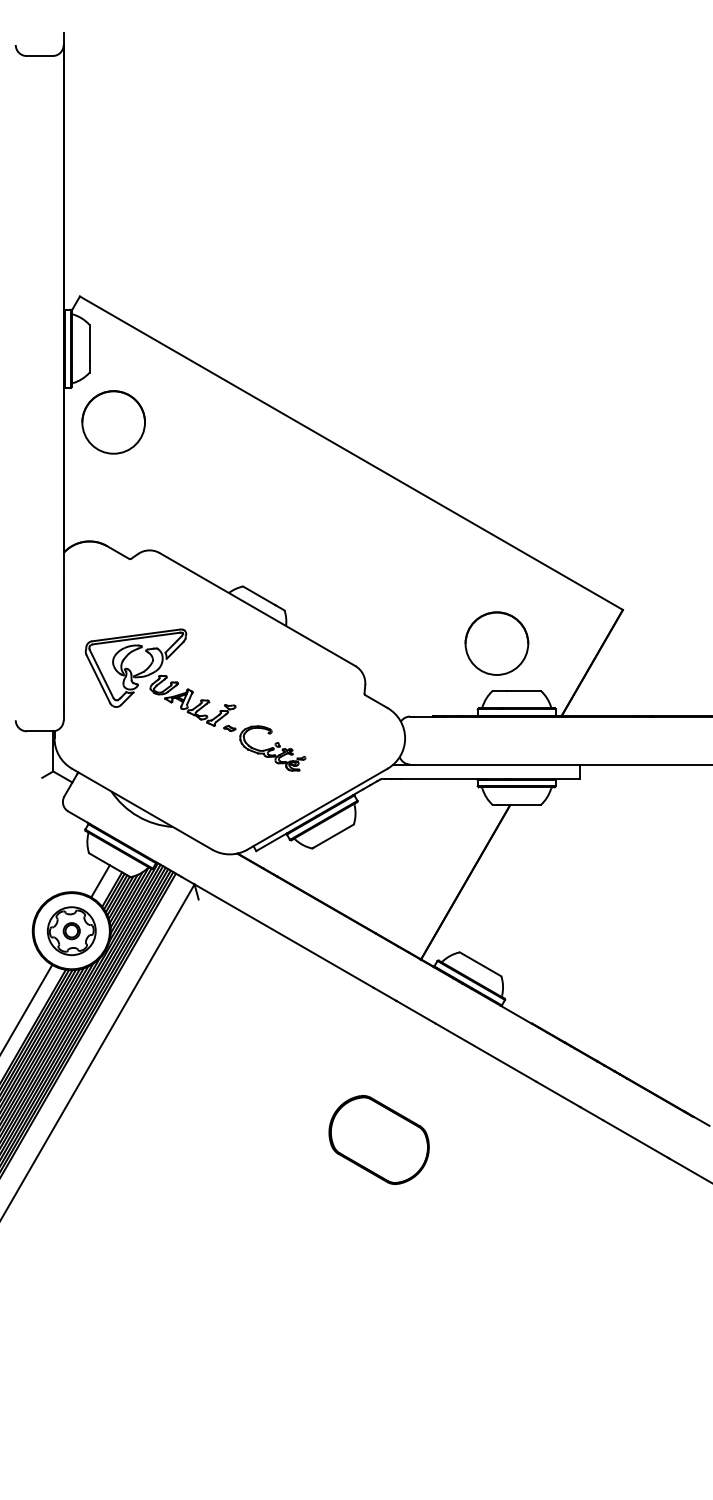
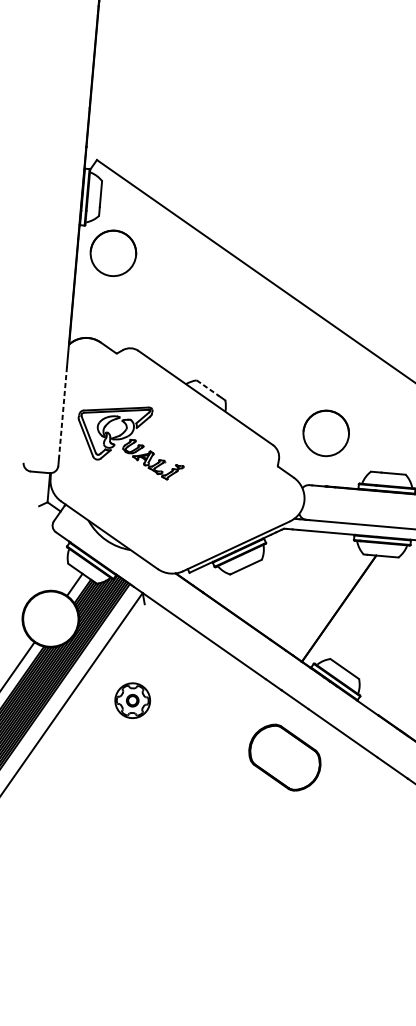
line: (259, 595) -> (208, 387), solid -> dashed
part: (496, 643) -> (325, 433), moved
line: (63, 646) -> (62, 412), solid -> dashed
part: (264, 748) -> (201, 499), removed
part: (71, 930) -> (132, 700), moved
part: (378, 1139) -> (284, 757), moved

